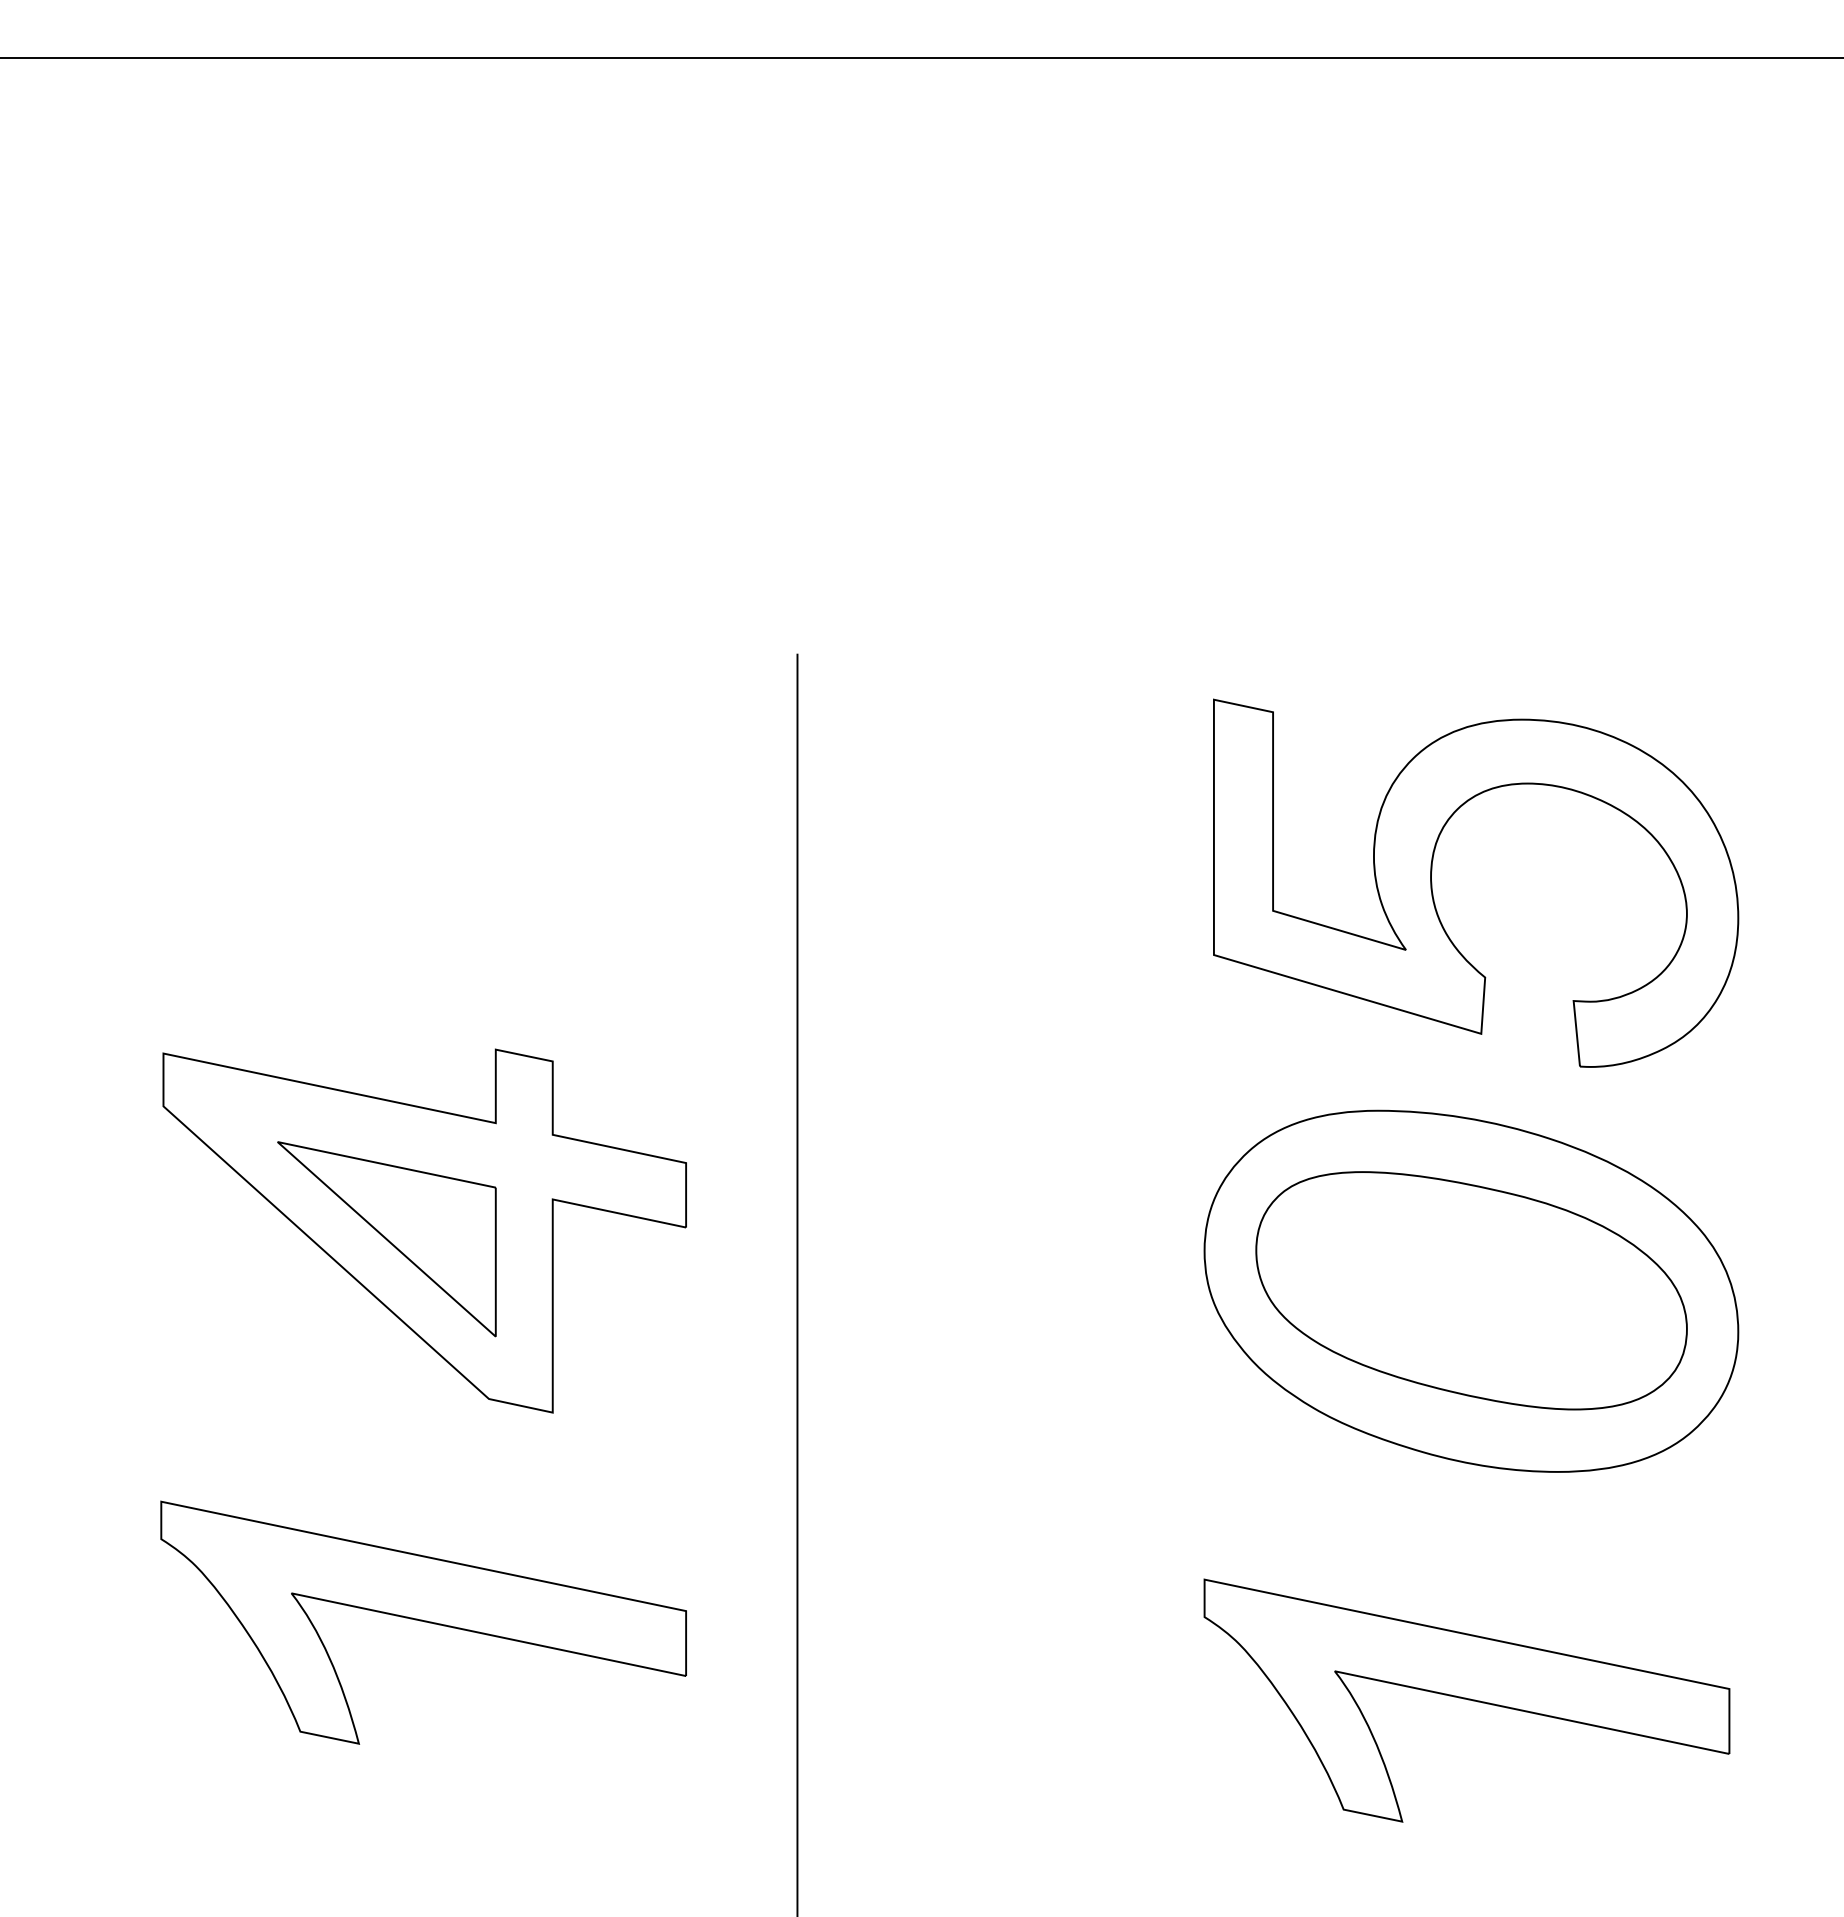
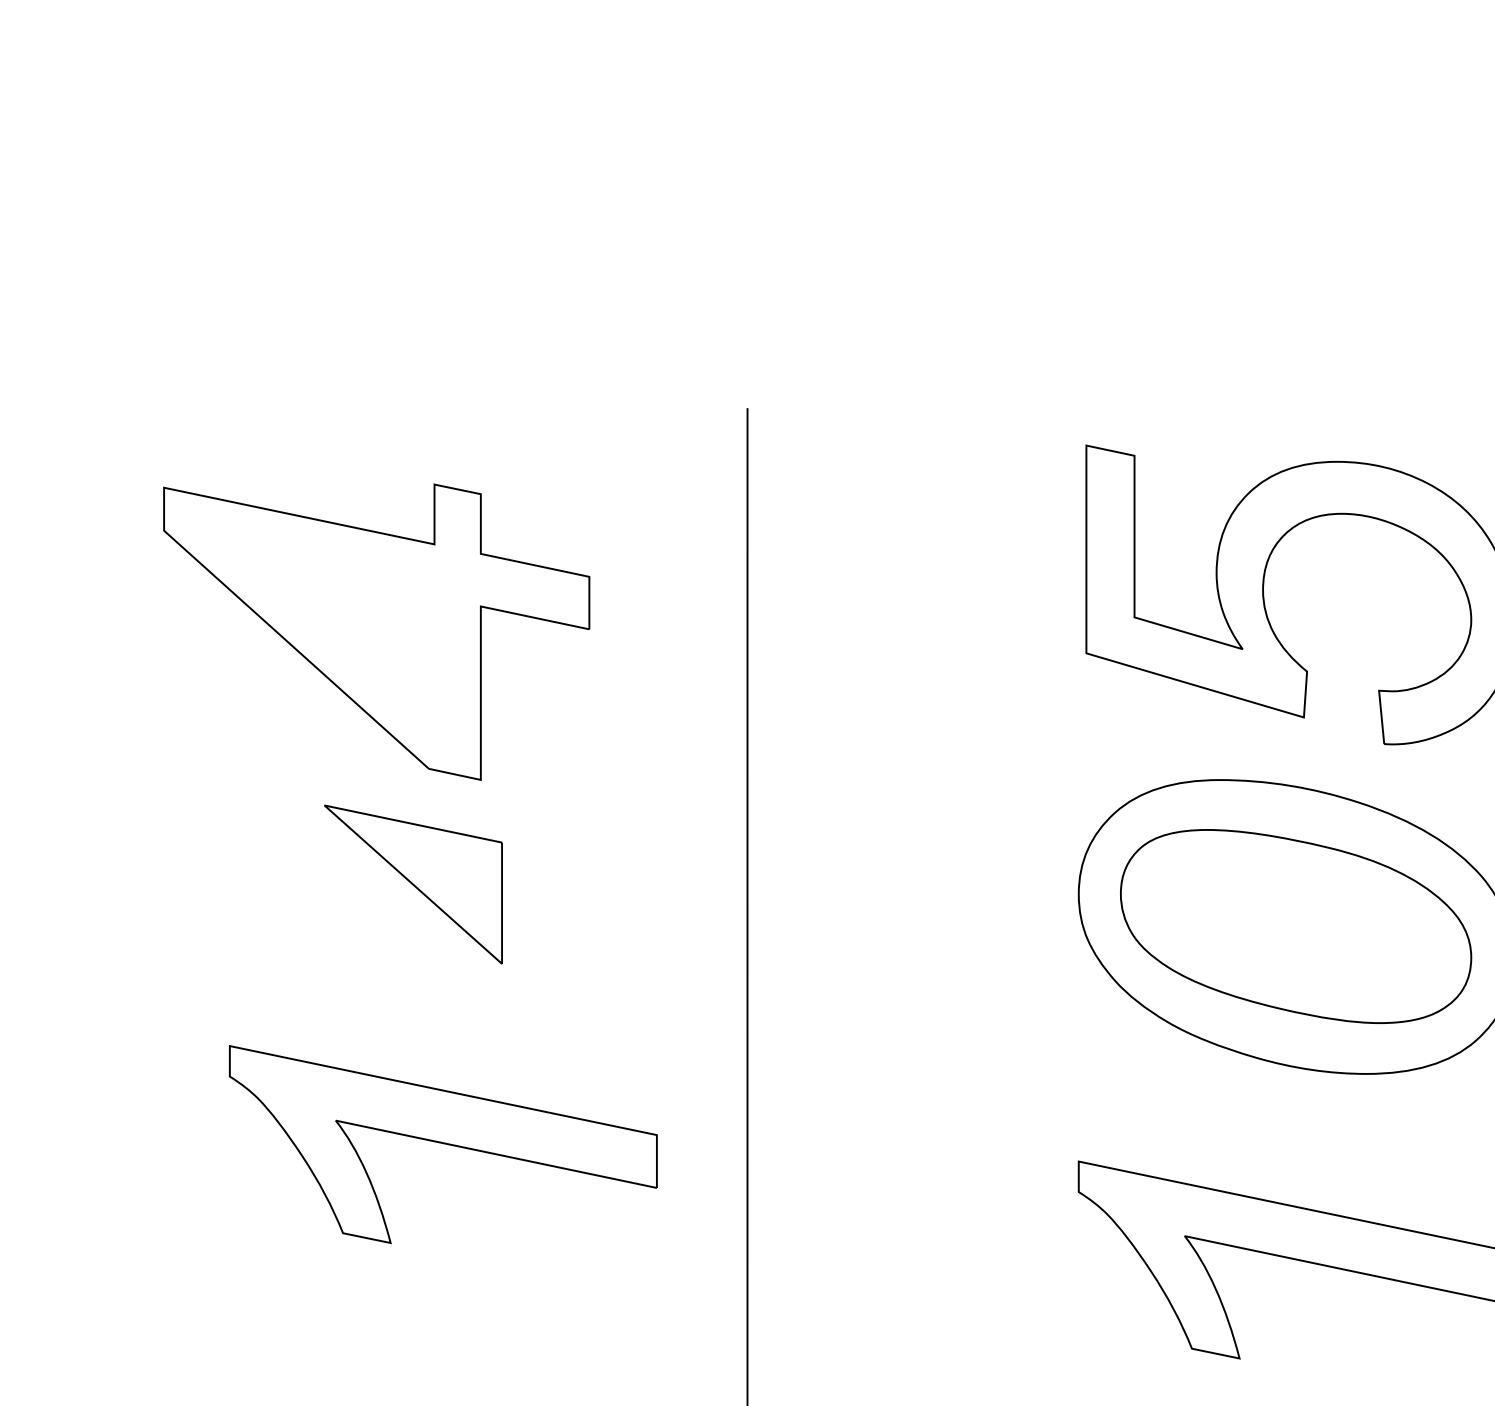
part: (424, 1230) -> (376, 631), moved
part: (423, 1622) -> (443, 1144), moved

